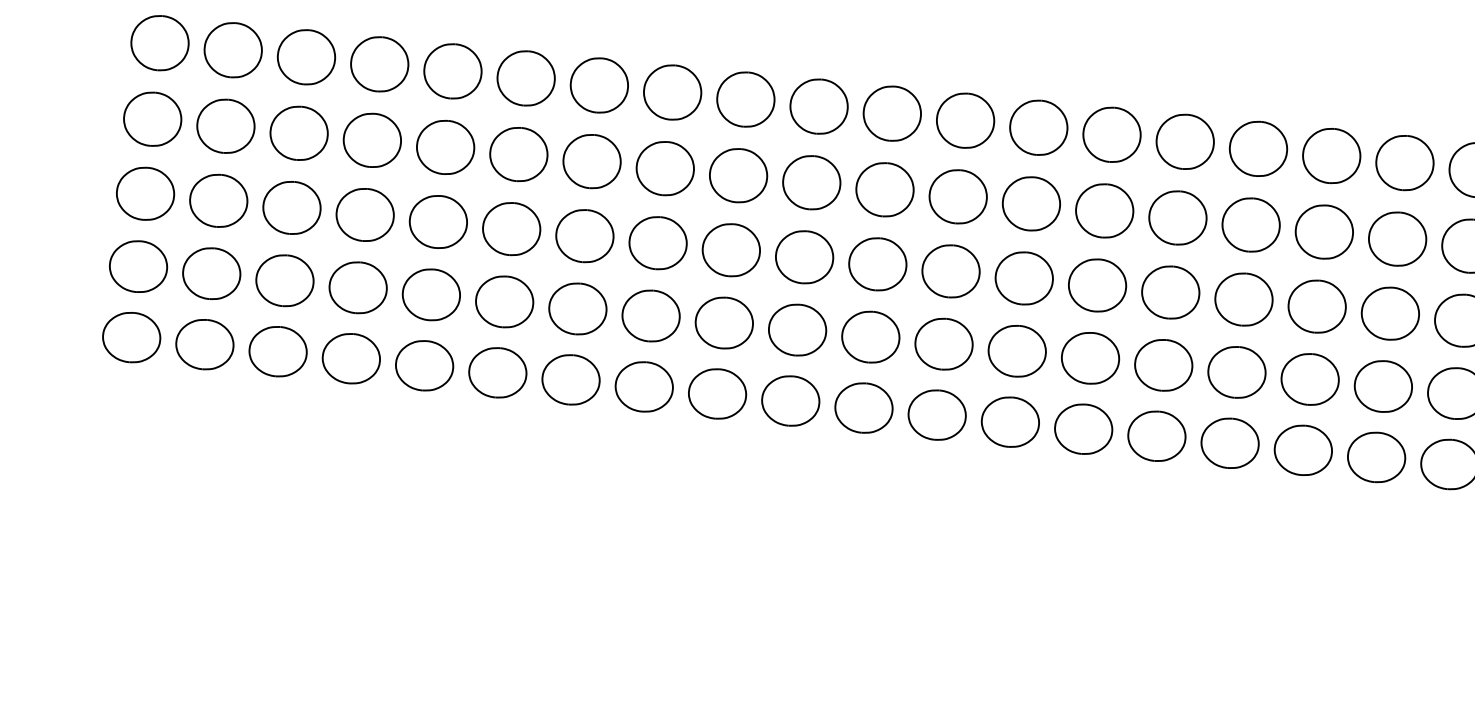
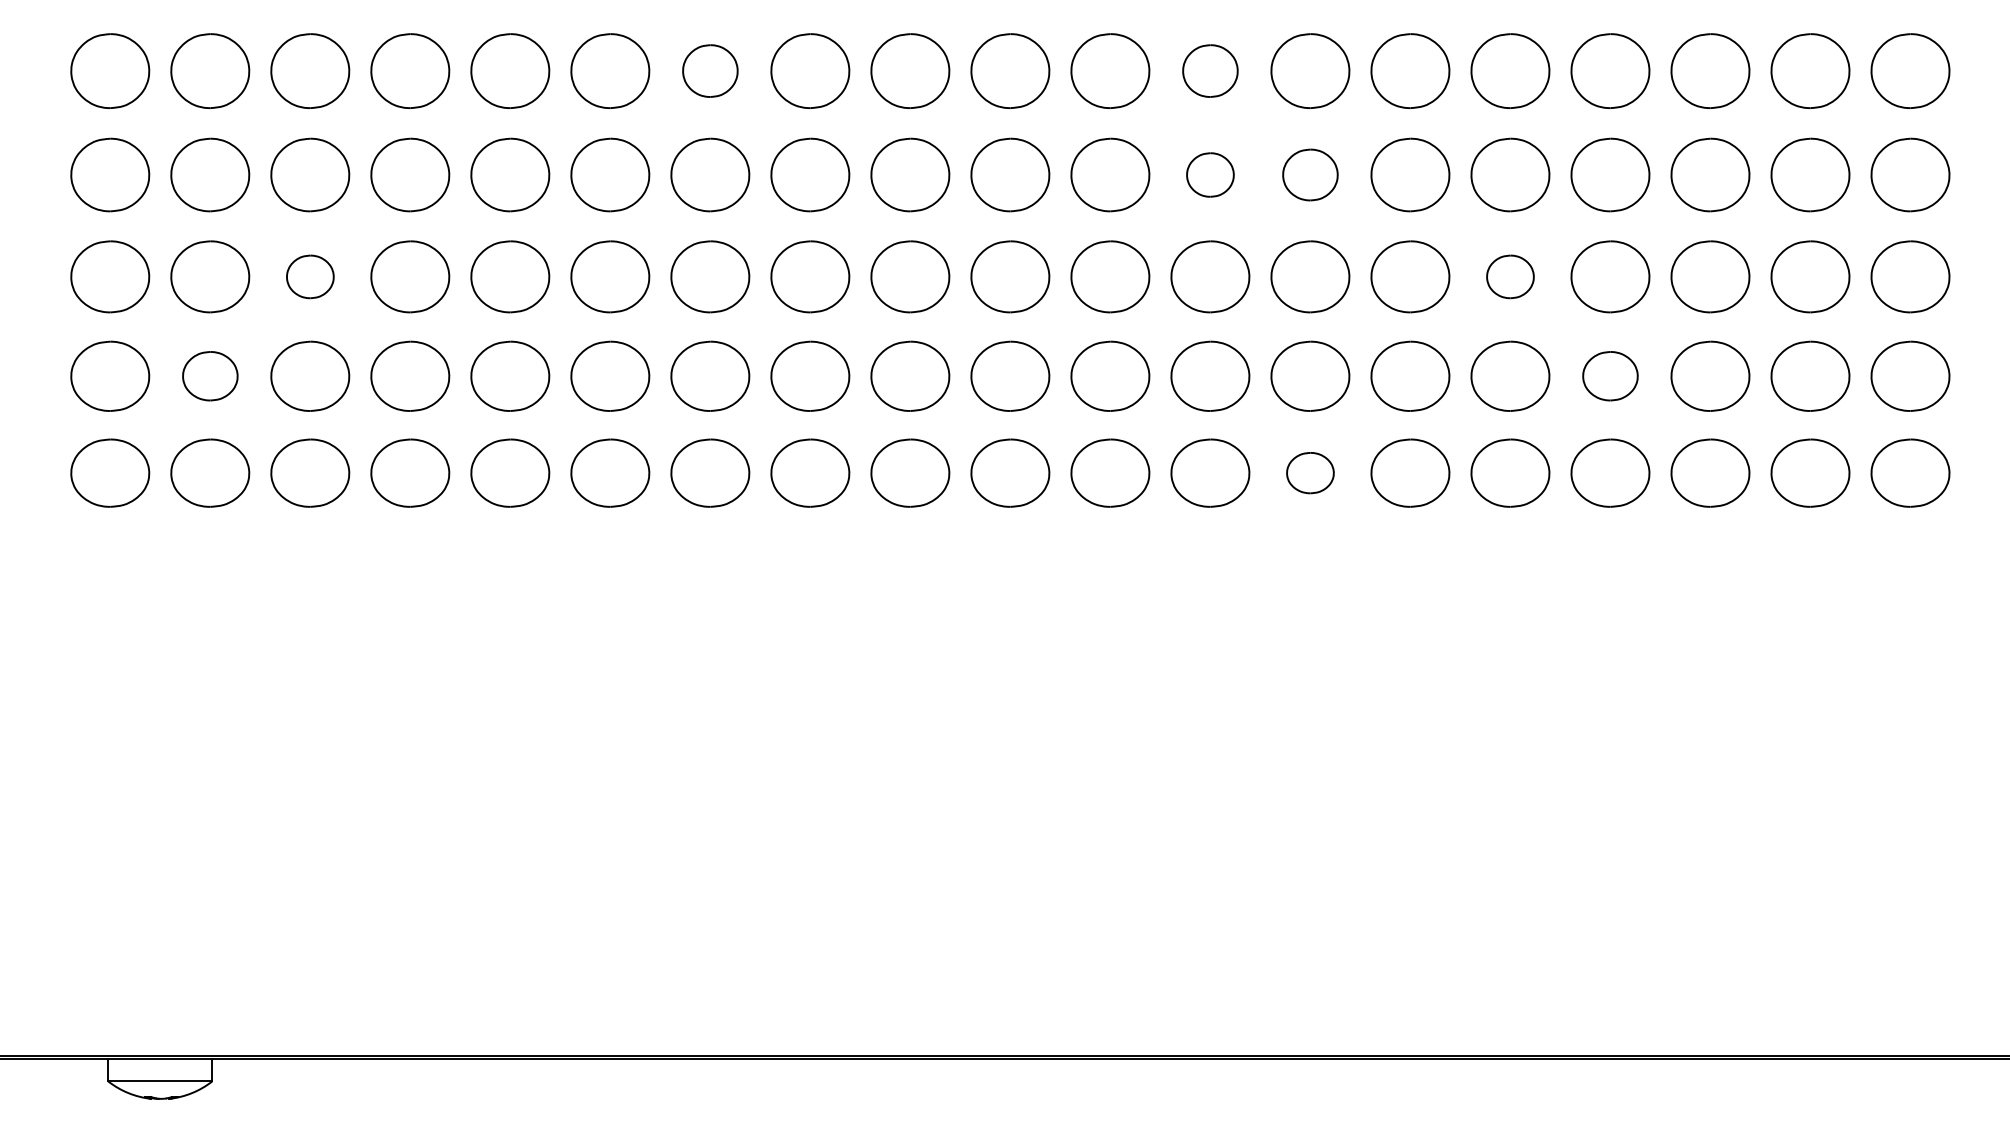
part: (599, 85) -> (710, 70), size x0.7
part: (965, 120) -> (1210, 70), size x0.7
part: (958, 196) -> (1210, 174), size x0.6
part: (1031, 203) -> (1310, 174), size x0.7
part: (292, 207) -> (310, 276), size x0.6
part: (211, 273) -> (210, 375), size x0.7
part: (1170, 292) -> (1510, 276), size x0.6
part: (1237, 371) -> (1610, 375), size x0.7
part: (1010, 421) -> (1310, 472), size x0.6

